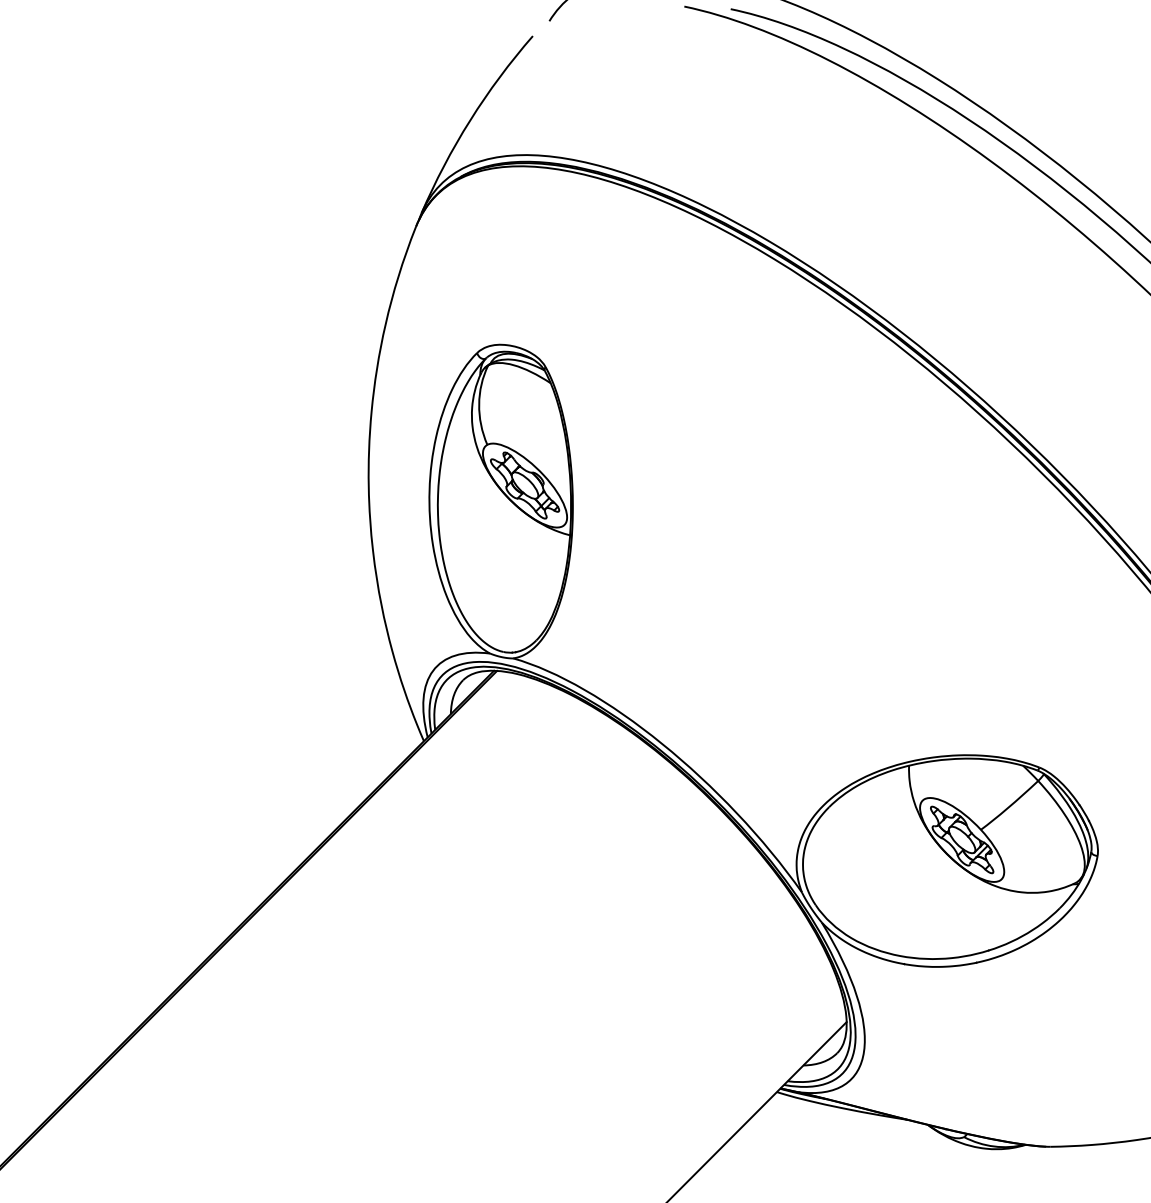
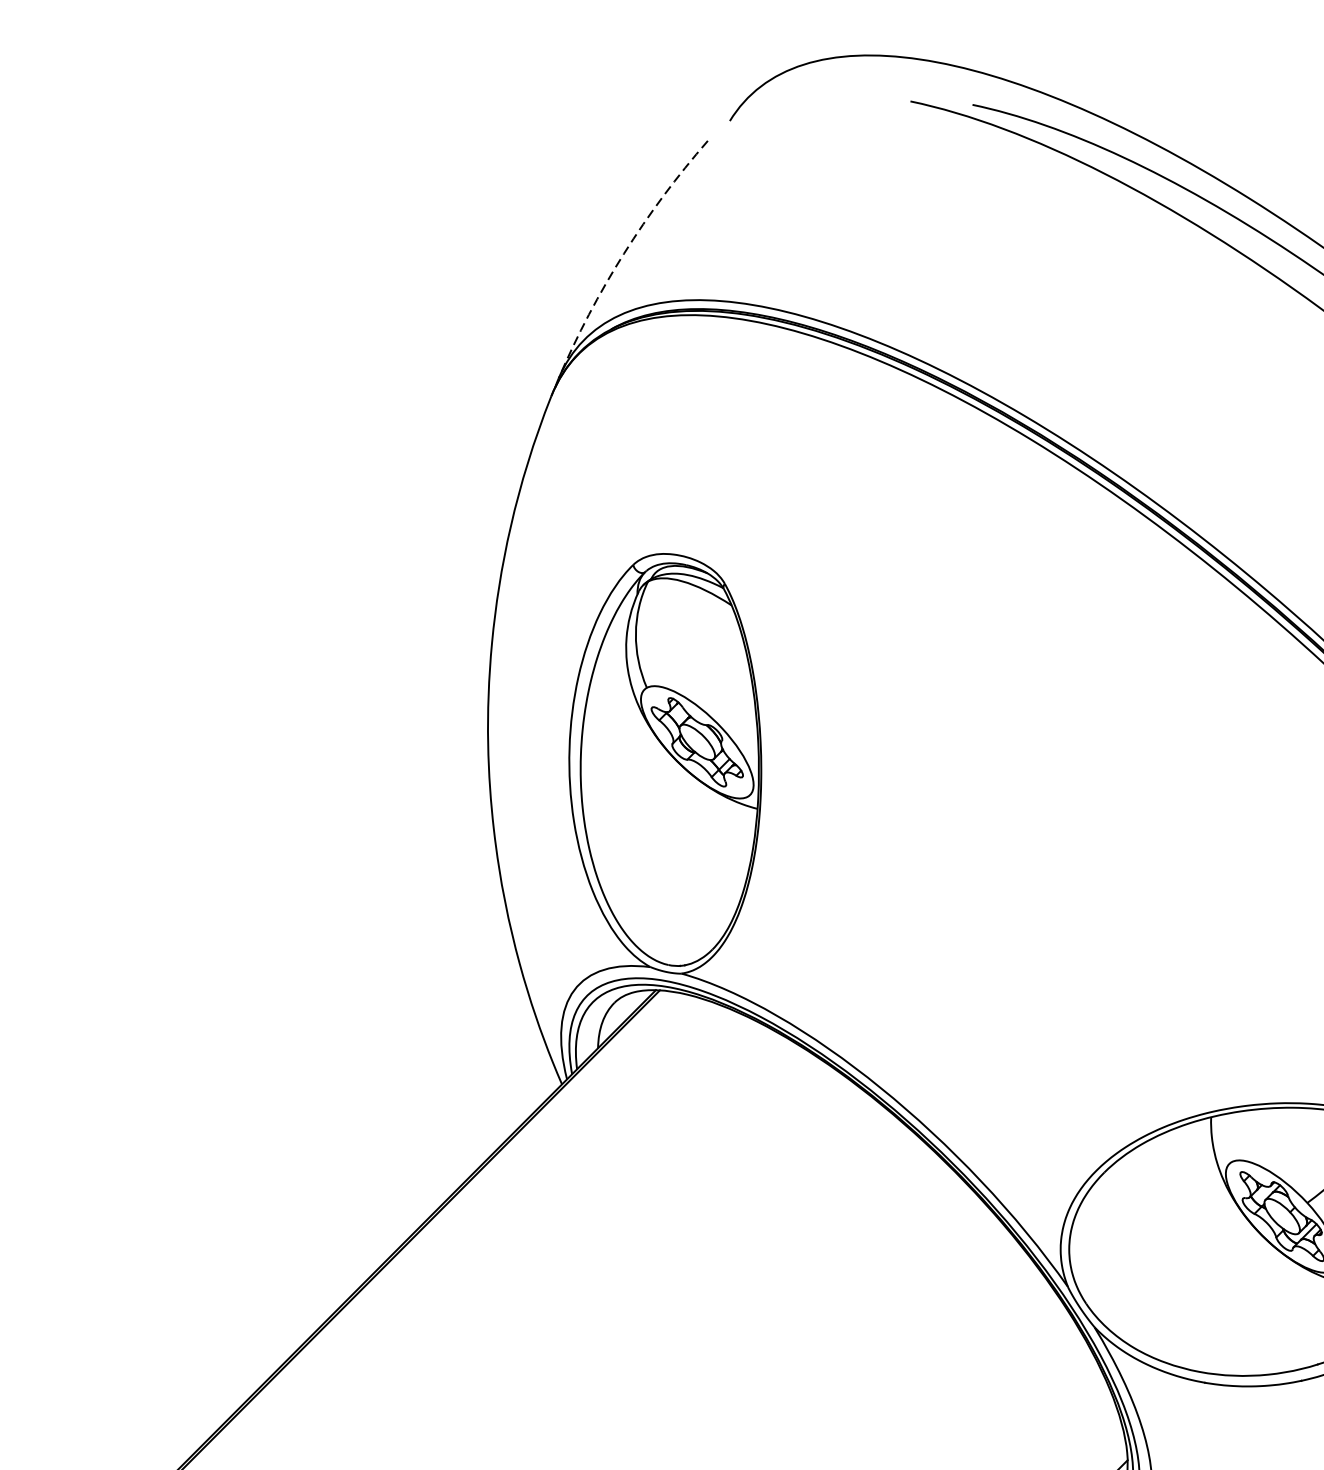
arc: (470, 120) -> (624, 253), solid -> dashed

